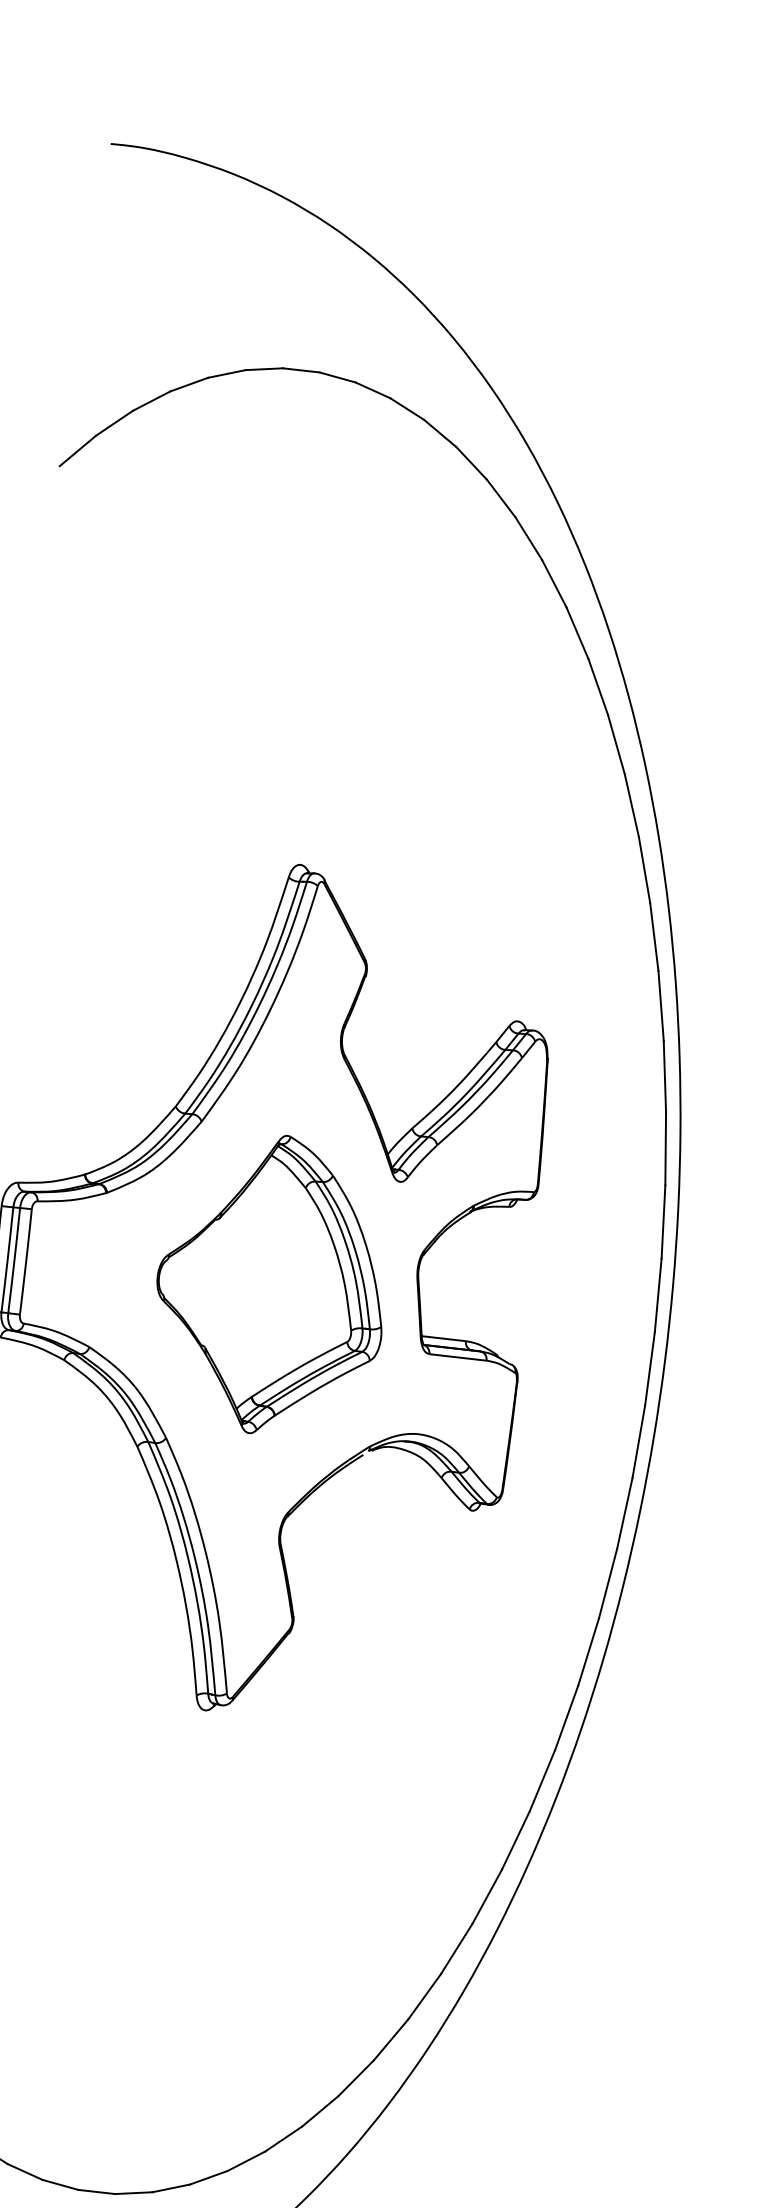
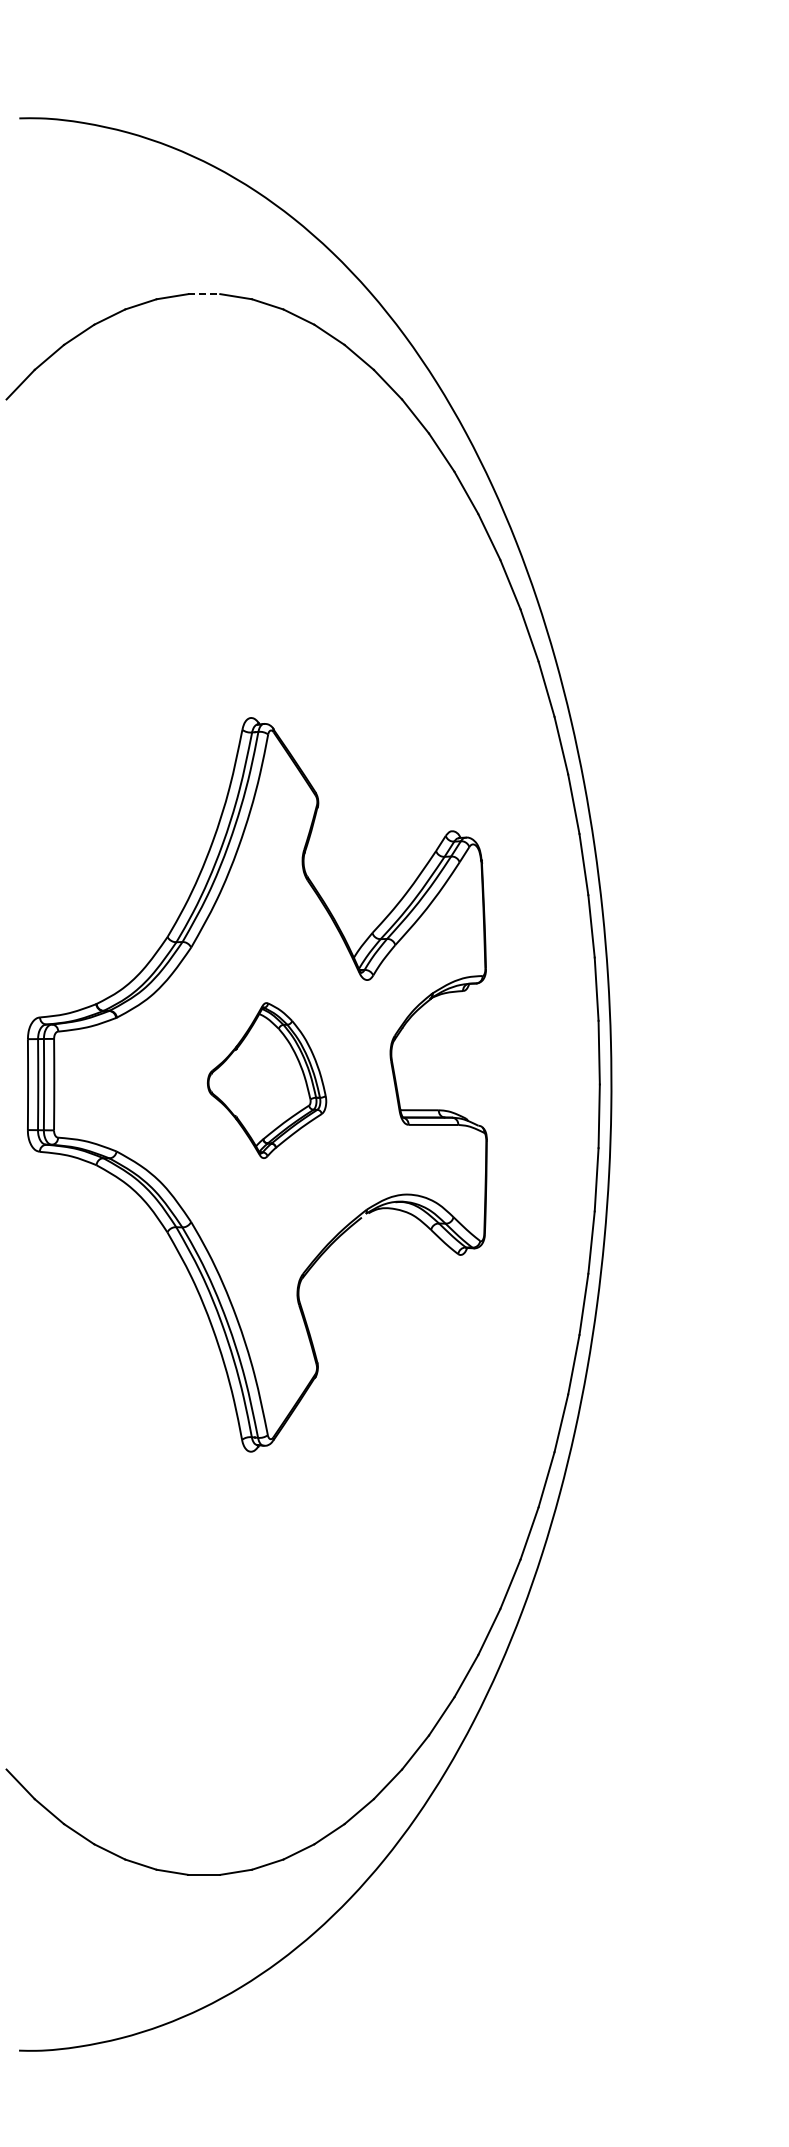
line: (301, 370) -> (204, 294), solid -> dashed
part: (271, 1284) -> (266, 1080), size x0.6

